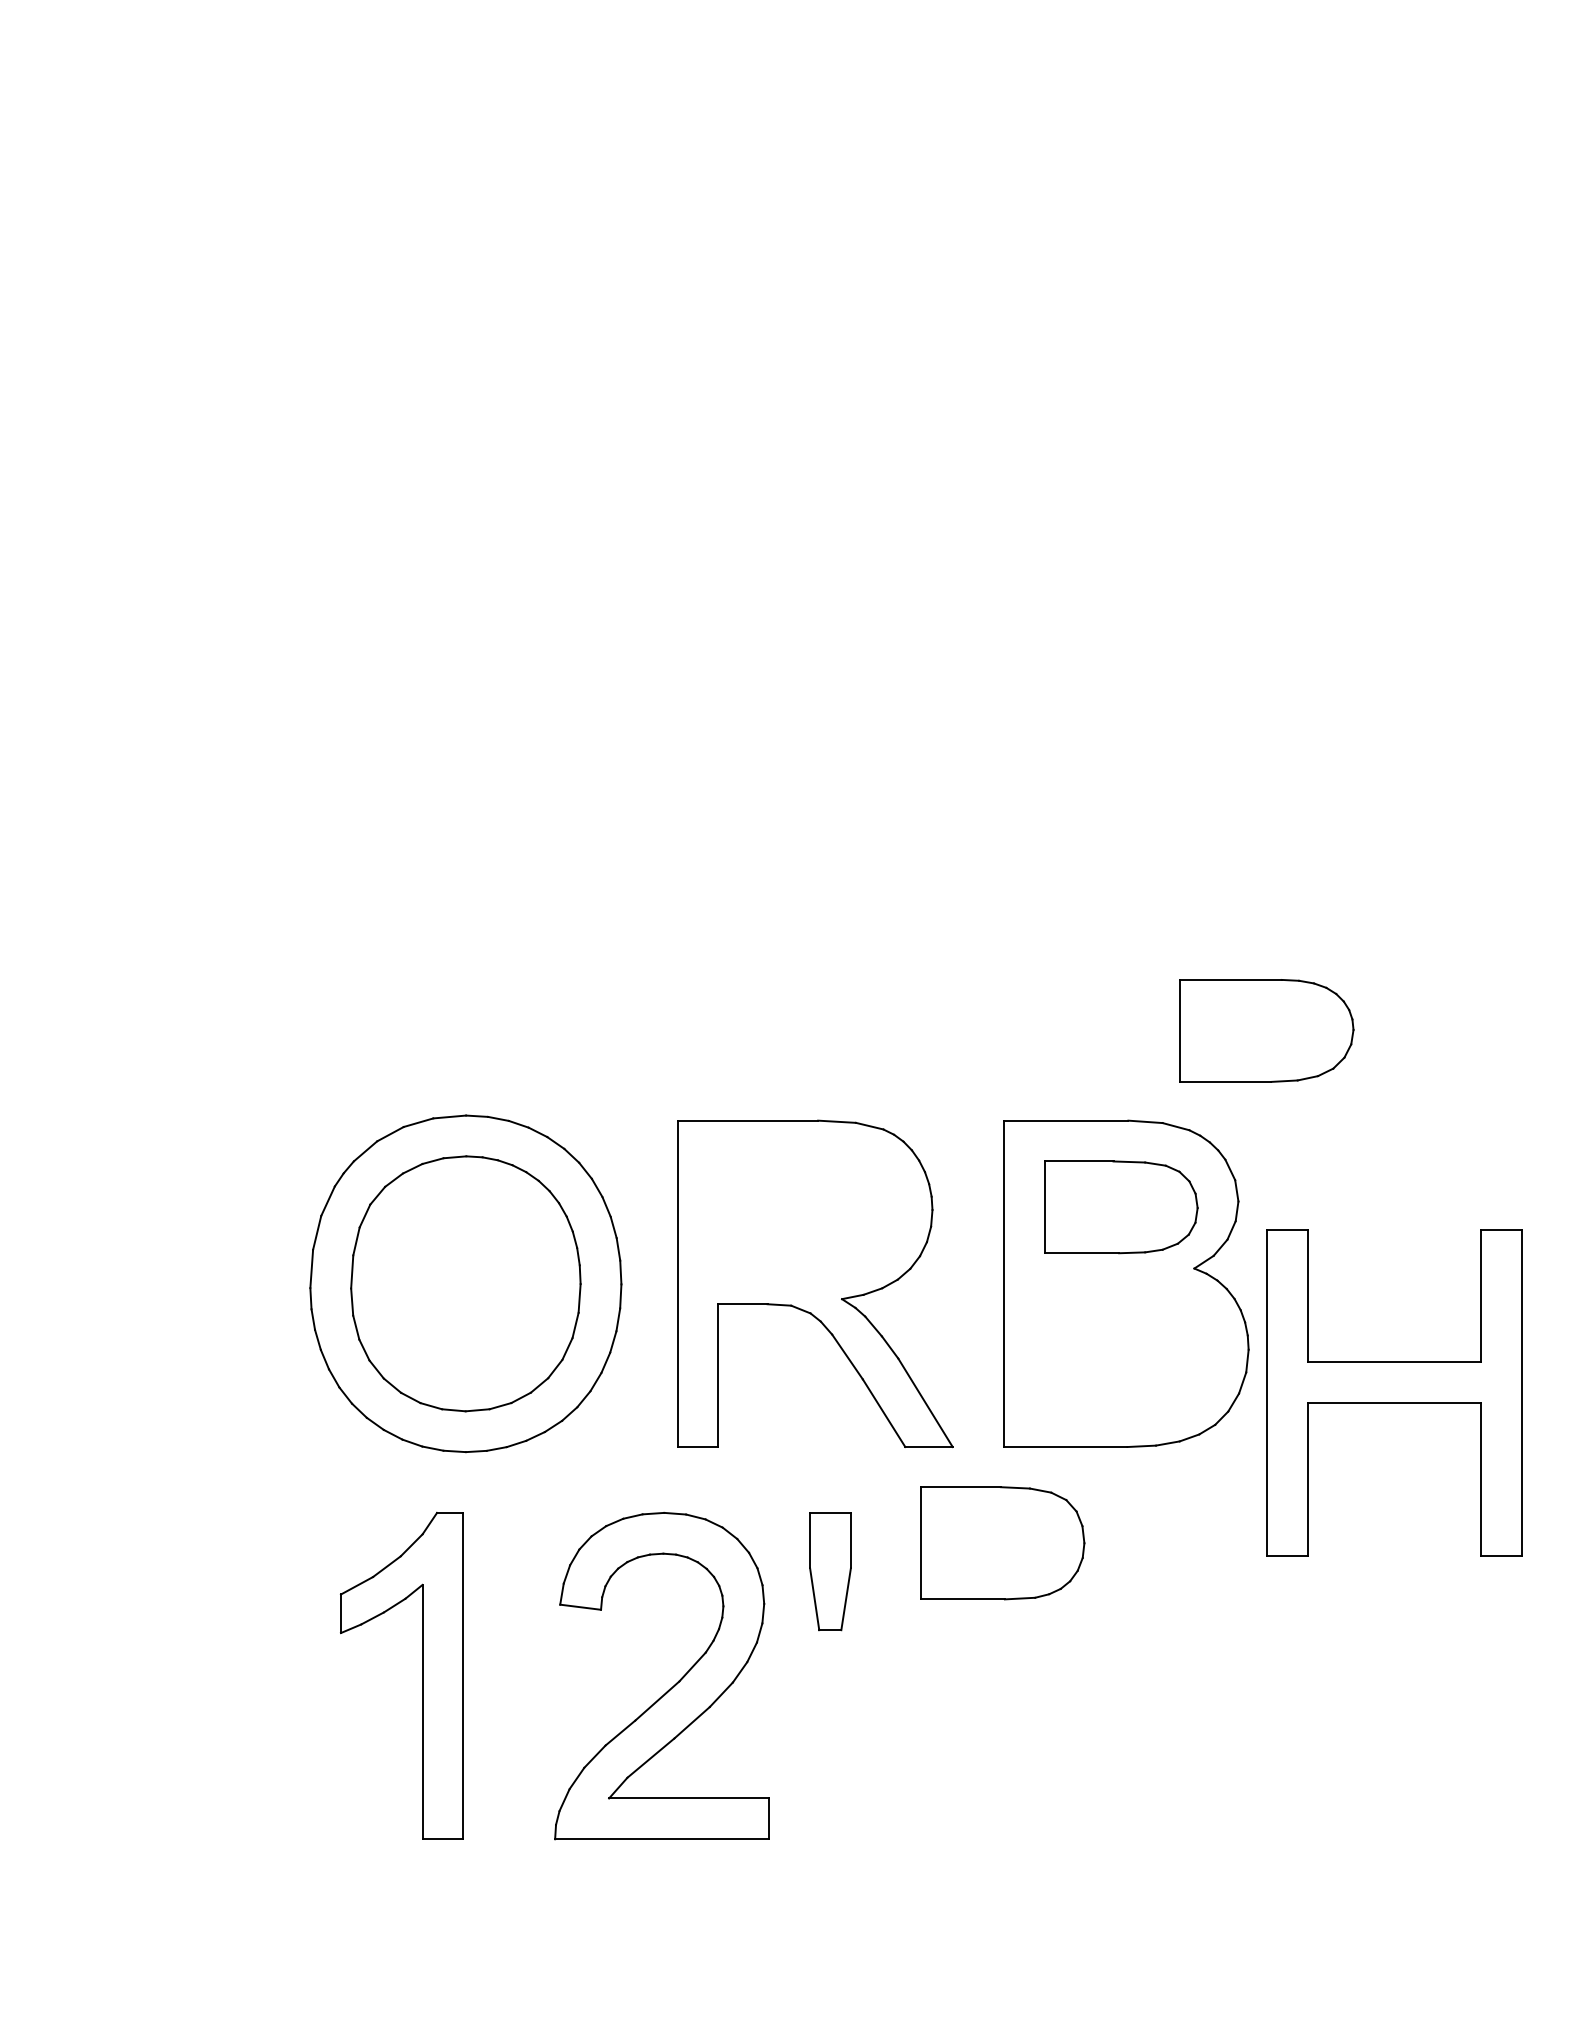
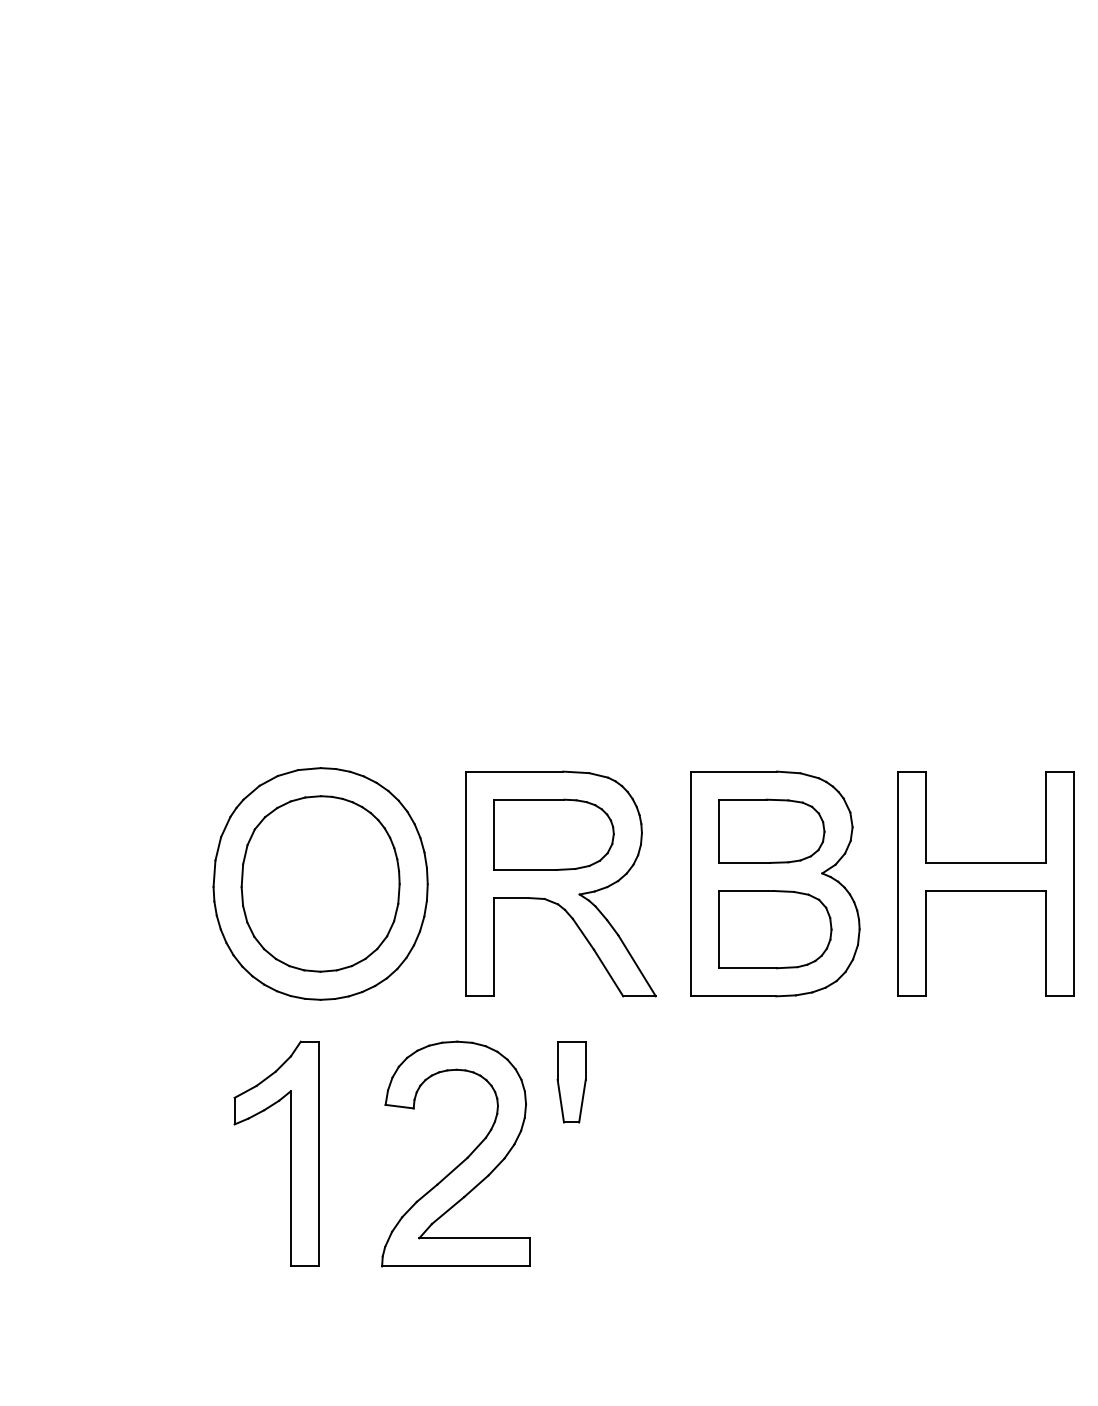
part: (1265, 1030) -> (553, 834), moved
part: (1393, 1392) -> (985, 883), moved
part: (1003, 1543) -> (775, 929), moved

